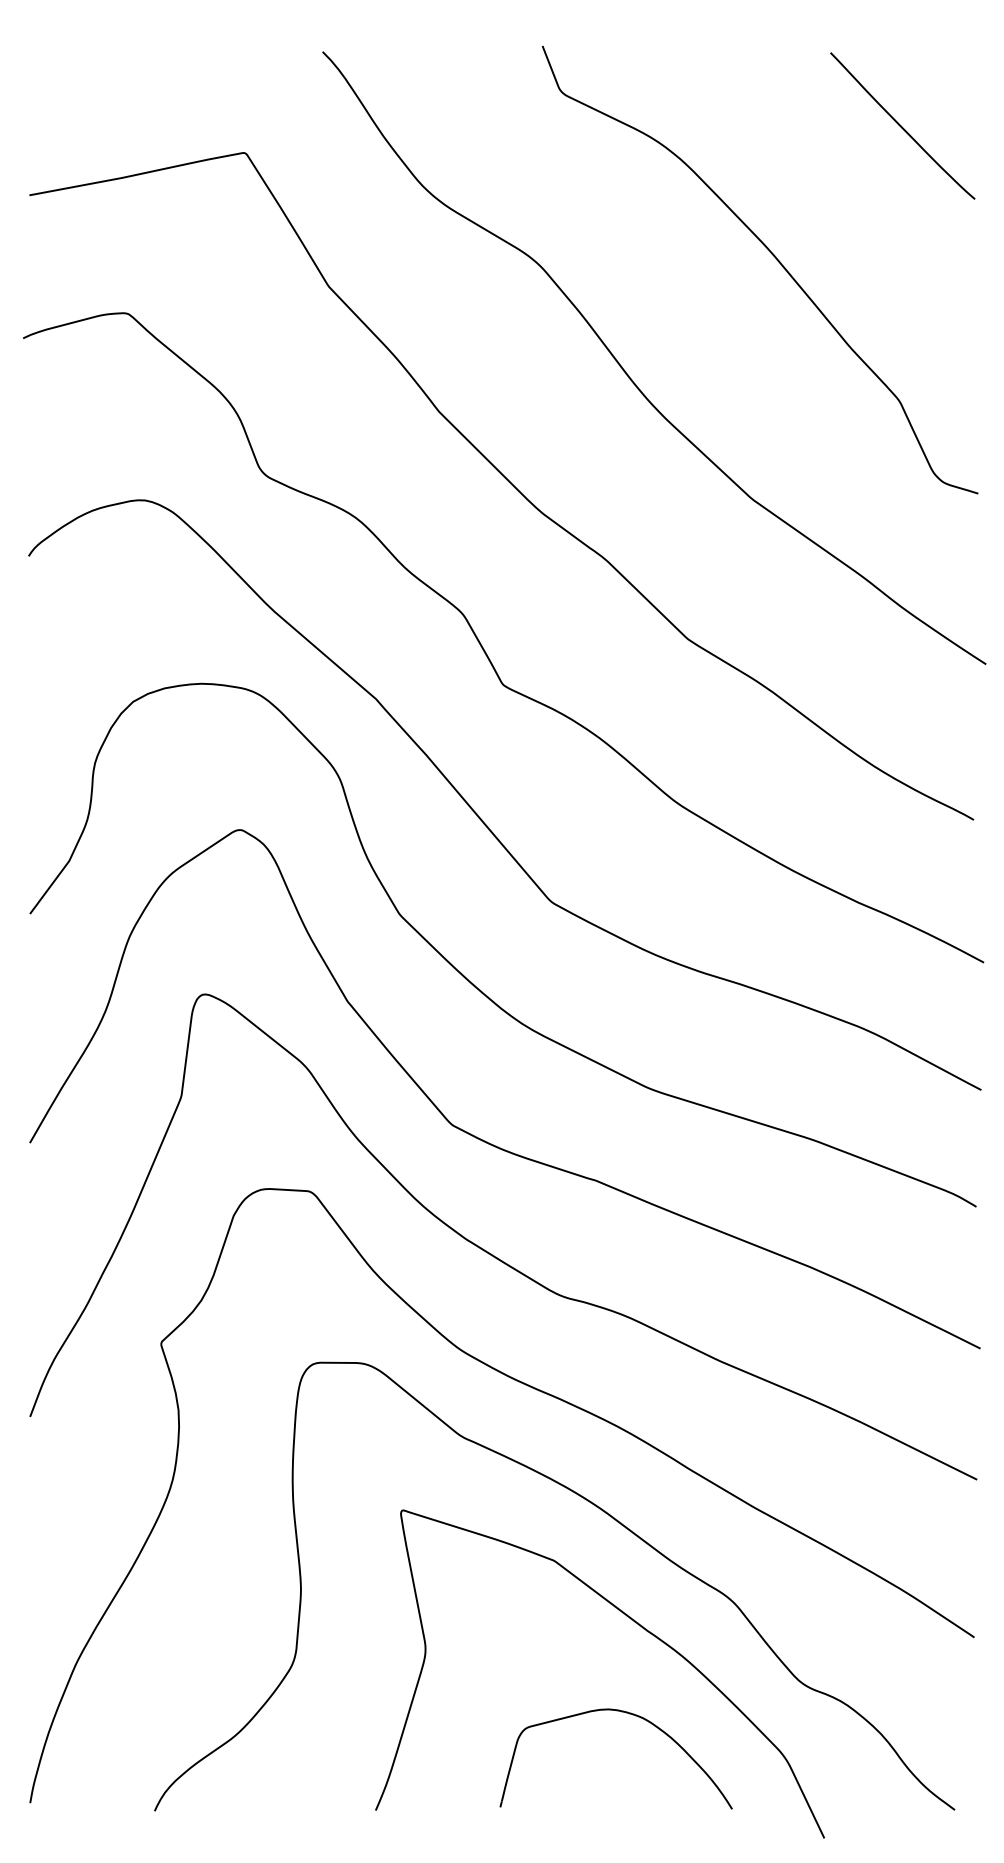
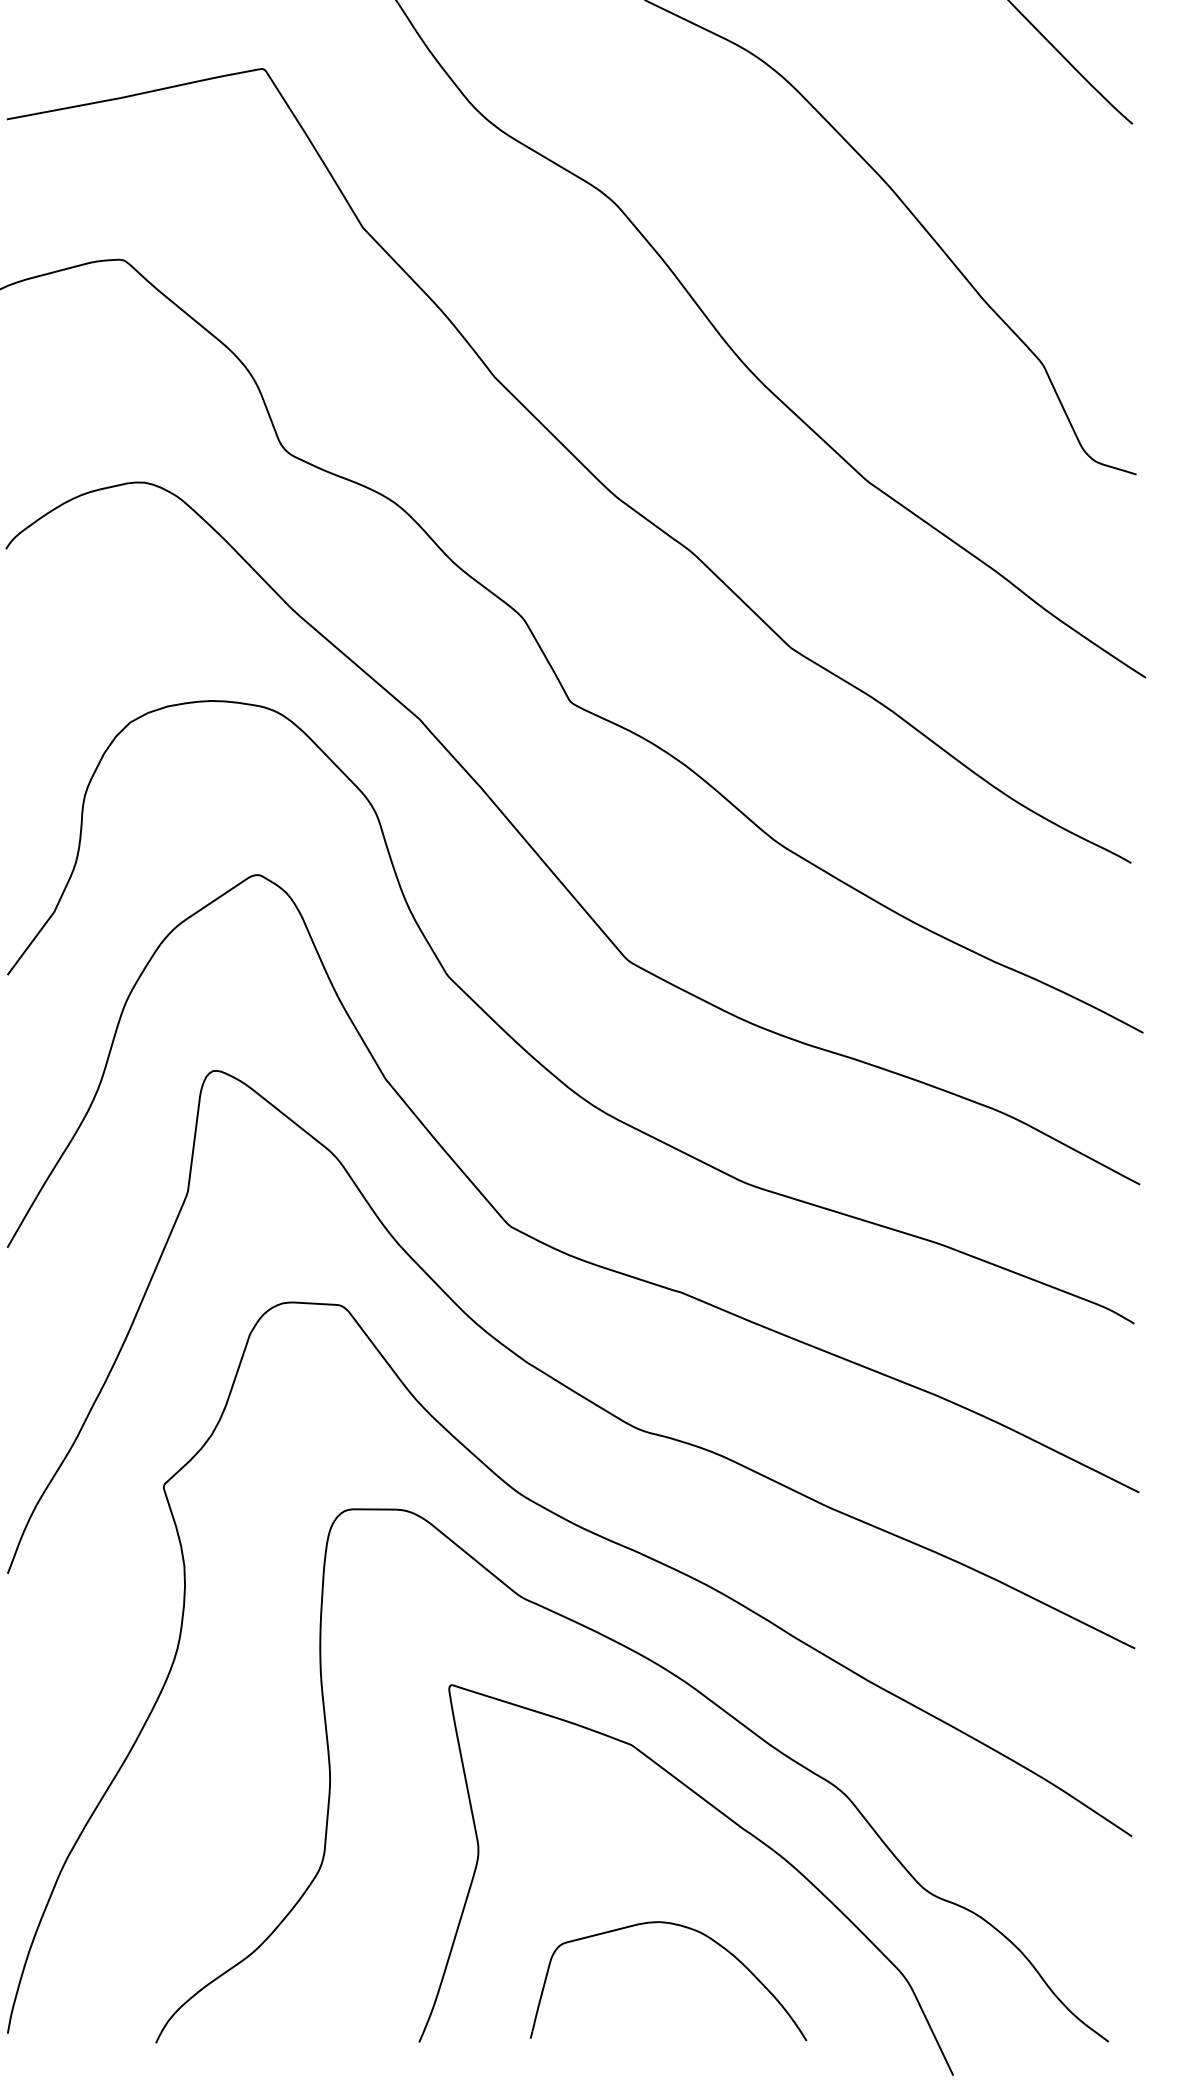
part: (629, 1714) -> (684, 1928), moved

